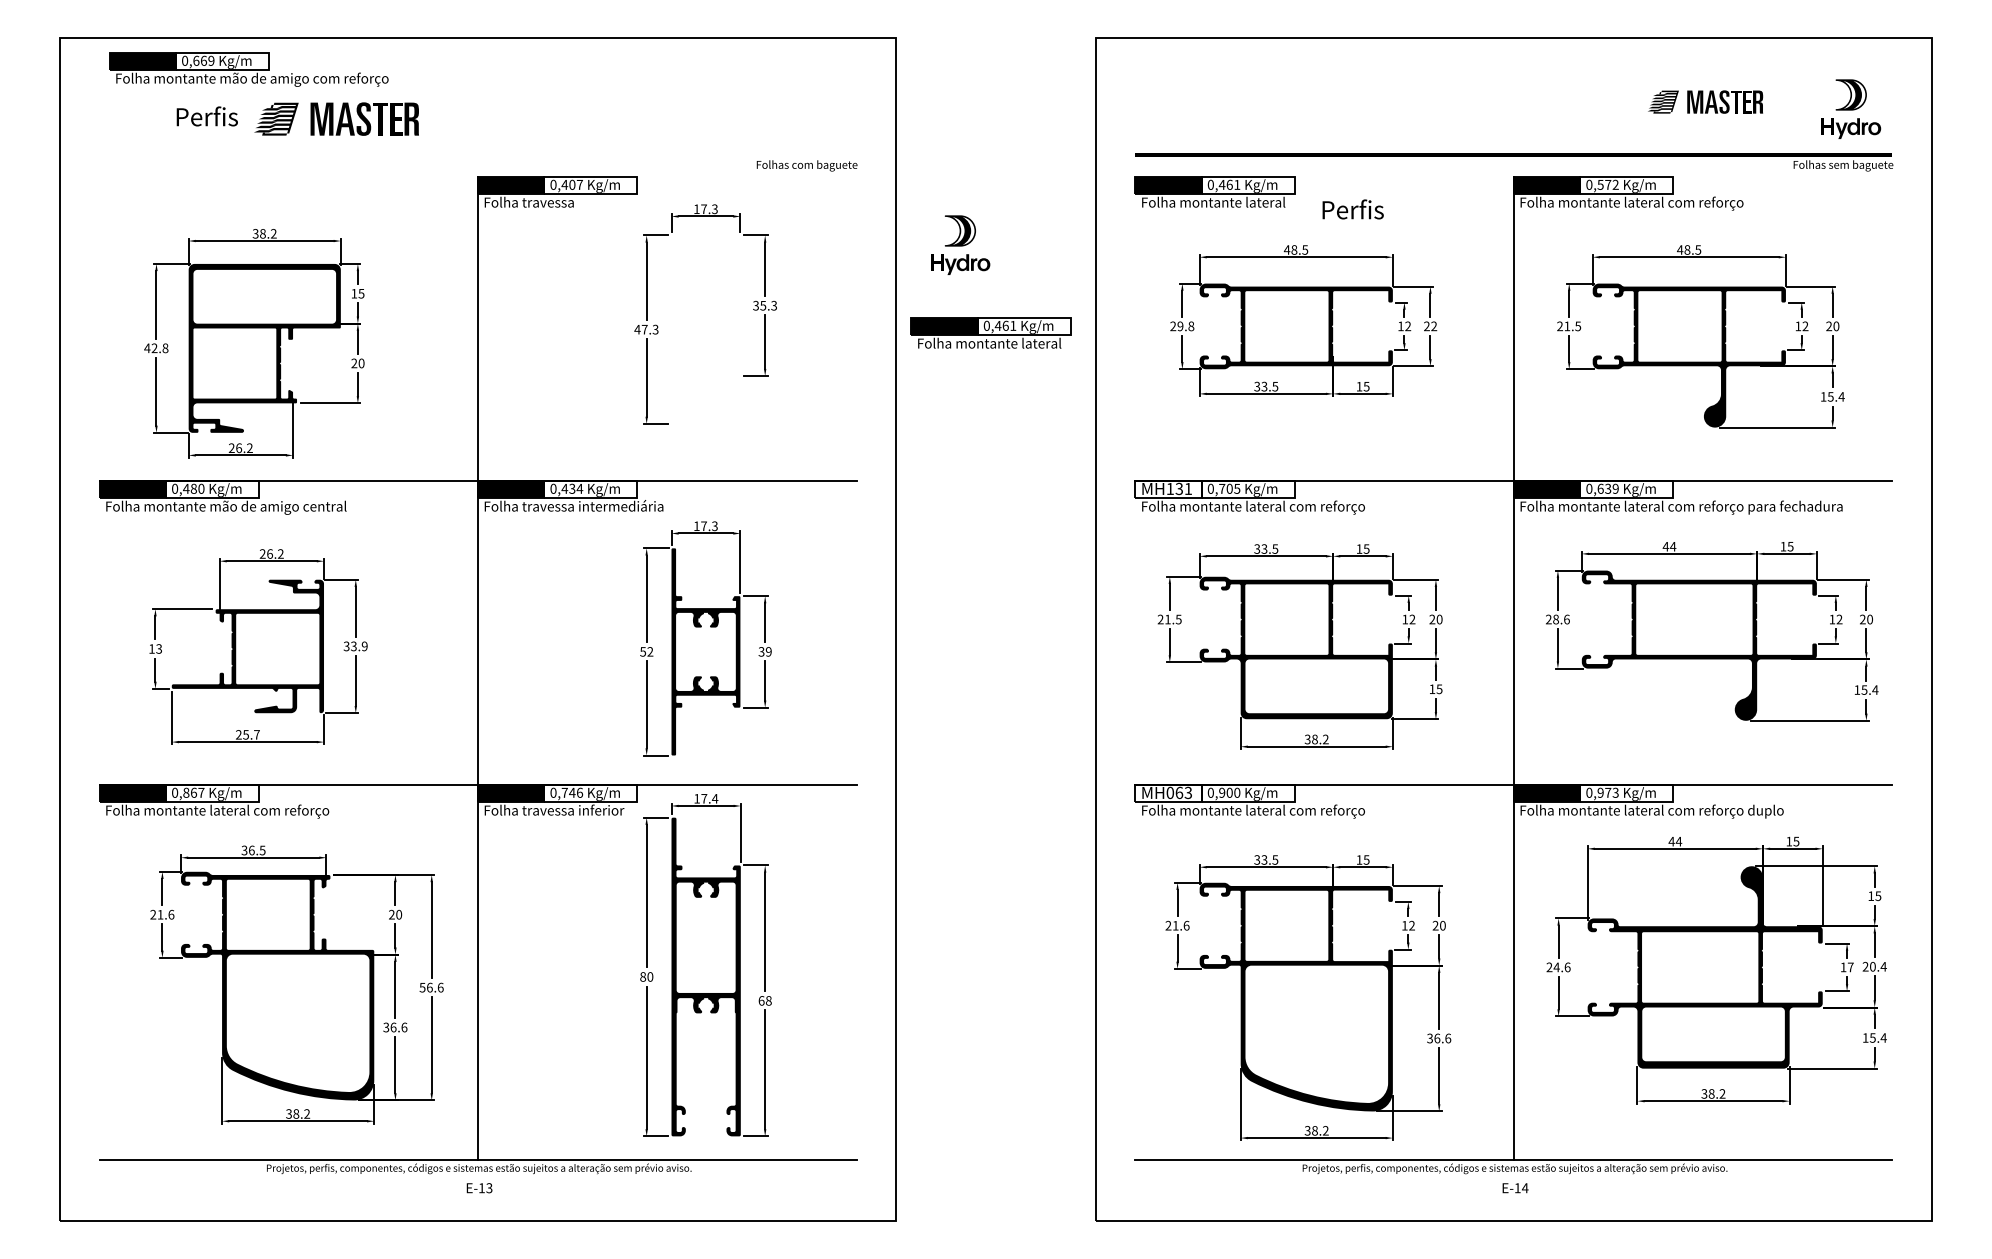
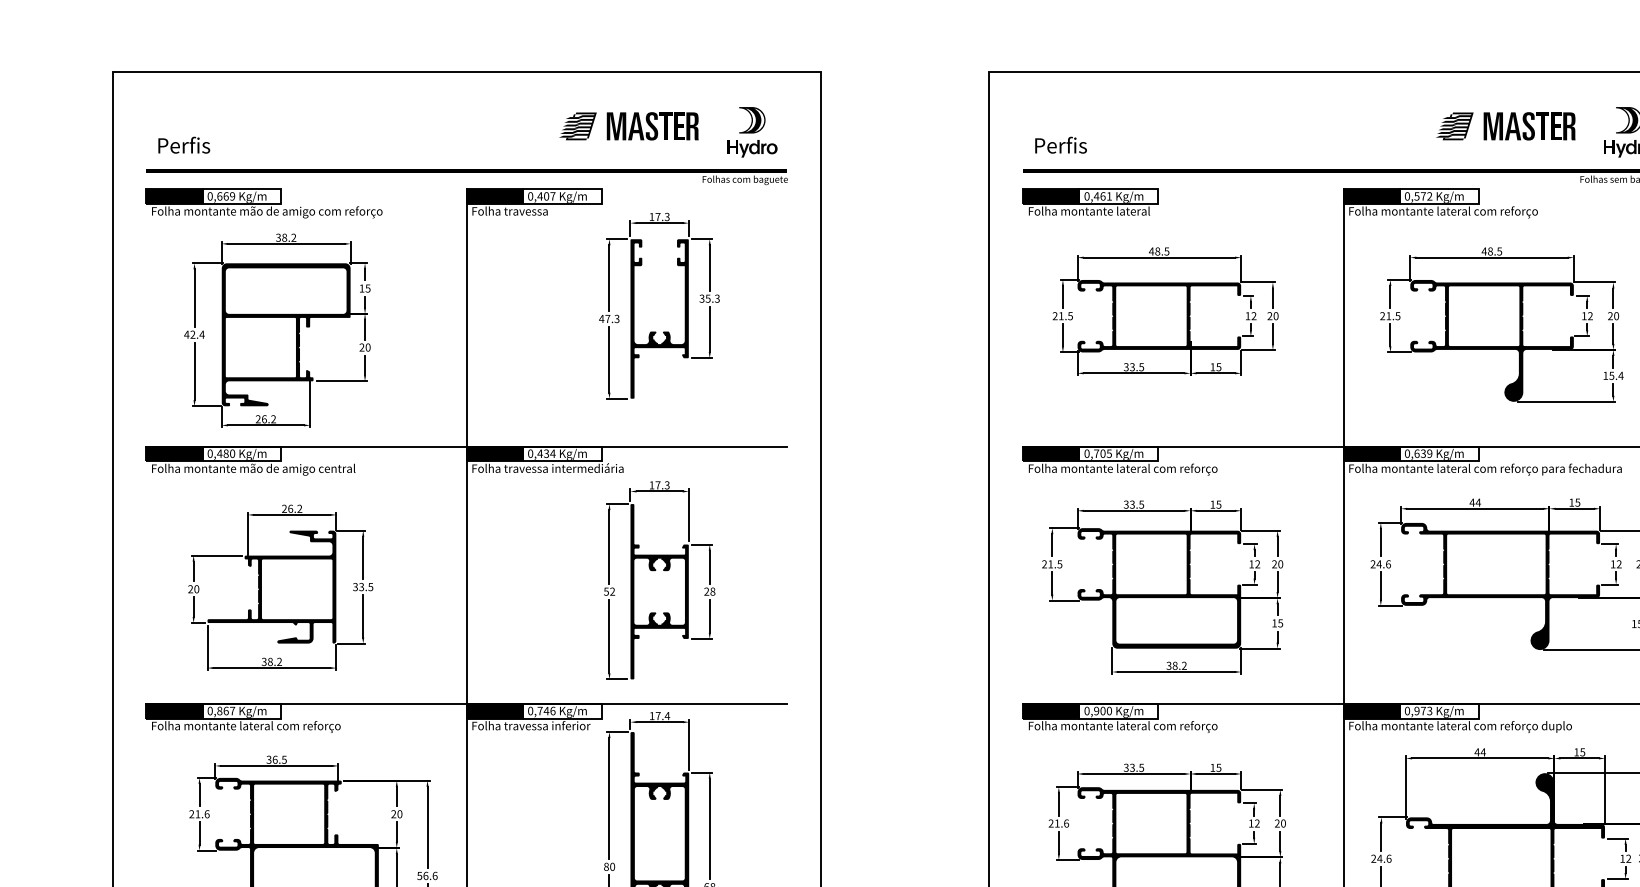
part: (248, 69) -> (263, 203), moved
part: (1705, 101) -> (1505, 125), size x1.43
text: (206, 116) -> (183, 145), moved
part: (336, 118) -> (628, 125), moved
fill: (477, 154) -> (466, 170), added
text: (1352, 209) -> (1060, 145), moved
part: (960, 244) -> (752, 131), moved
text: (1185, 326) -> (1065, 316), 29.8 -> 21.5
text: (1434, 326) -> (1276, 316), 22 -> 20
fill: (705, 329) -> (659, 318), added
part: (990, 332) -> (900, 321), removed
text: (165, 348) -> (202, 334), 42.8 -> 42.4
fill: (1168, 488) -> (1051, 453), added
text: (1555, 619) -> (1378, 564), 28.6 -> 24.6
text: (364, 646) -> (370, 587), 33.9 -> 33.5
text: (155, 648) -> (193, 588), 13 -> 20
text: (764, 651) -> (709, 591), 39 -> 28
text: (247, 734) -> (271, 661), 25.7 -> 38.2
fill: (1168, 792) -> (1051, 710), added
text: (1850, 967) -> (1628, 858), 17 -> 12

